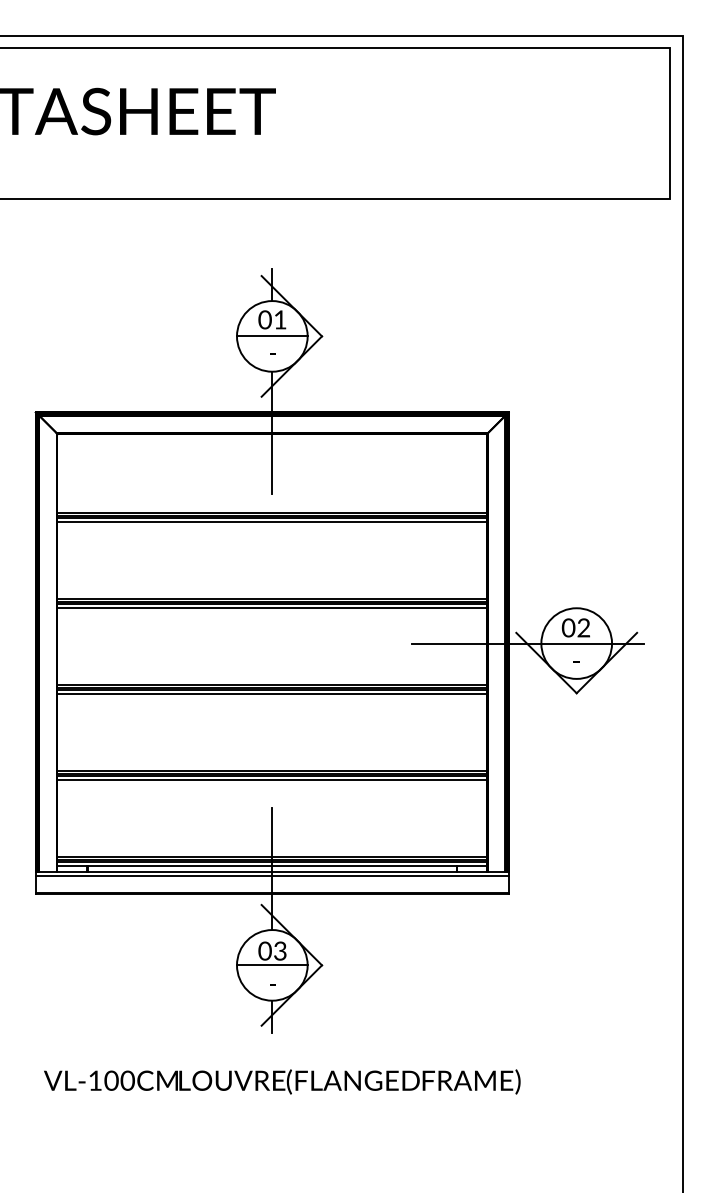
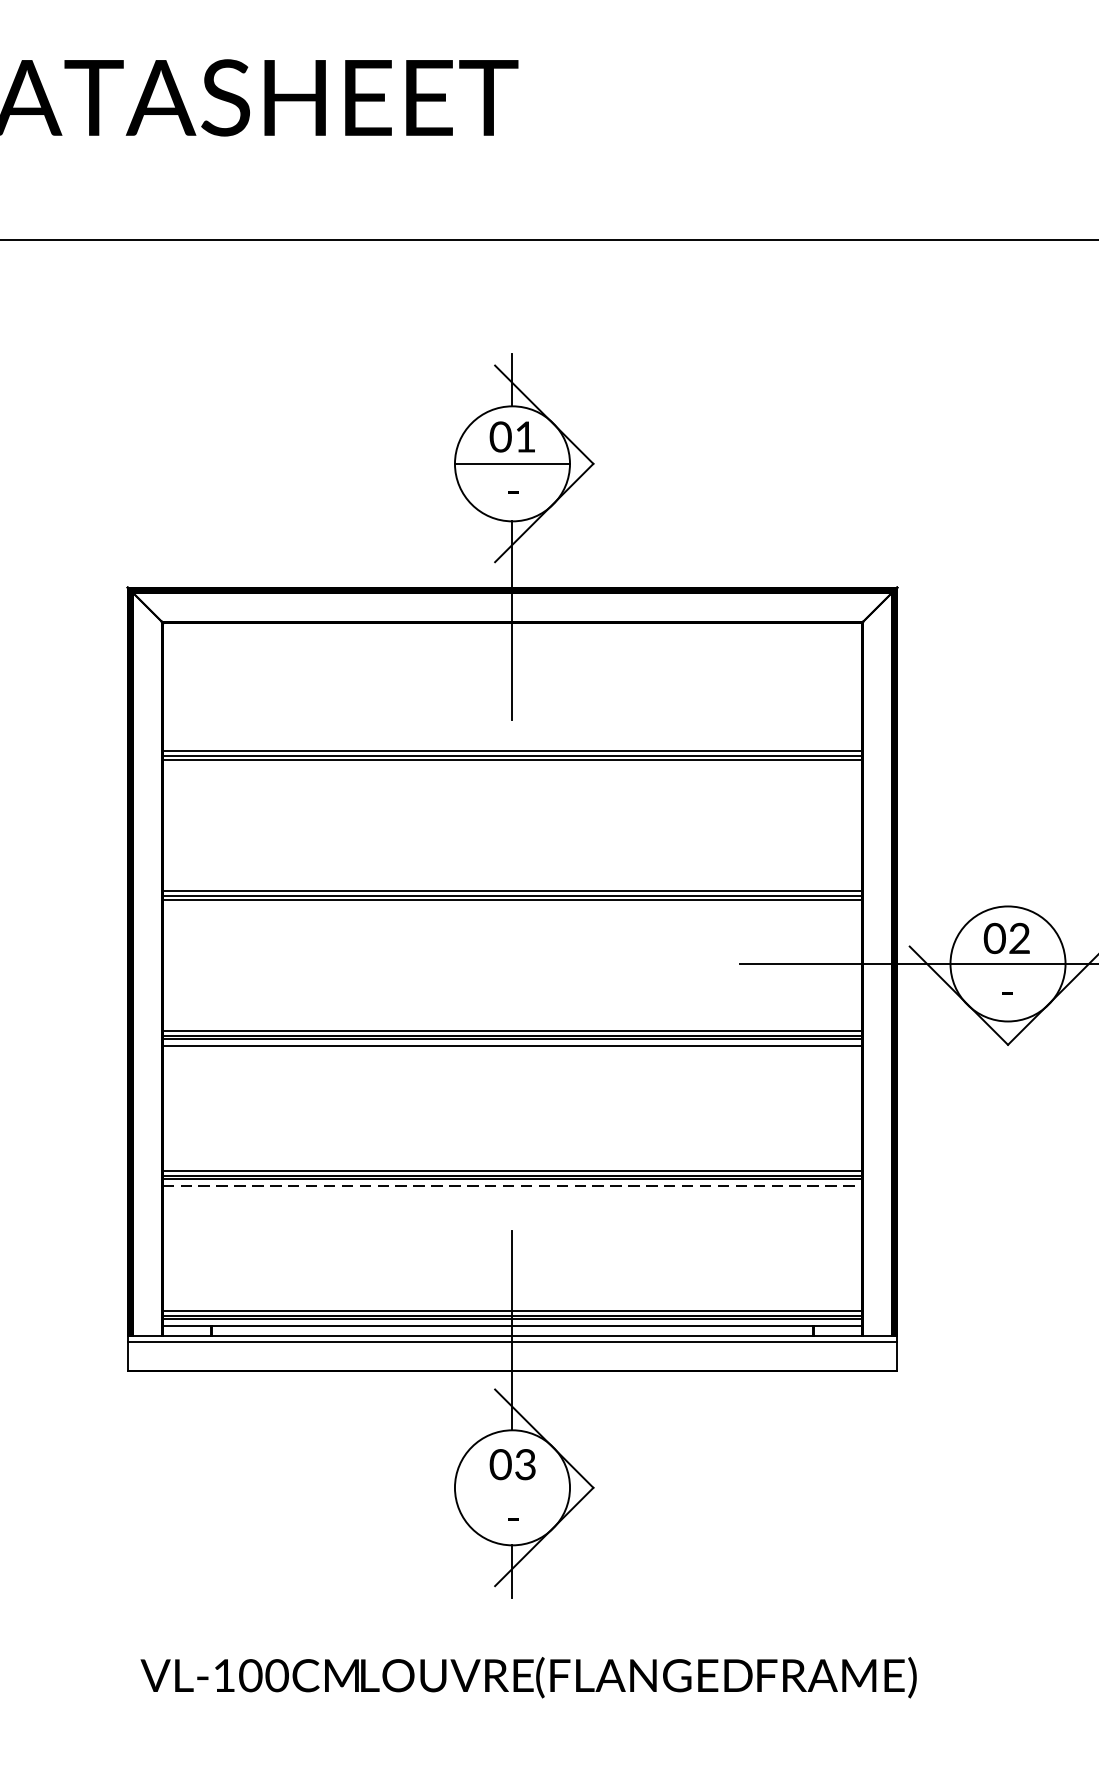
line: (272, 522) -> (512, 766), removed
line: (272, 608) -> (512, 906), removed
line: (272, 780) -> (512, 1186), solid -> dashed
line: (272, 965) -> (512, 1488), removed

